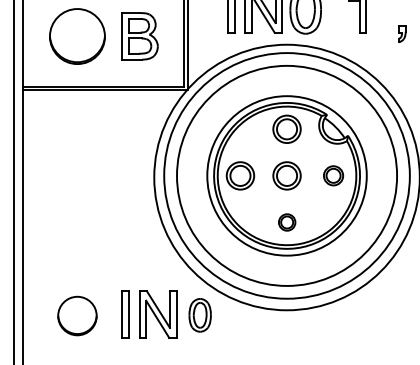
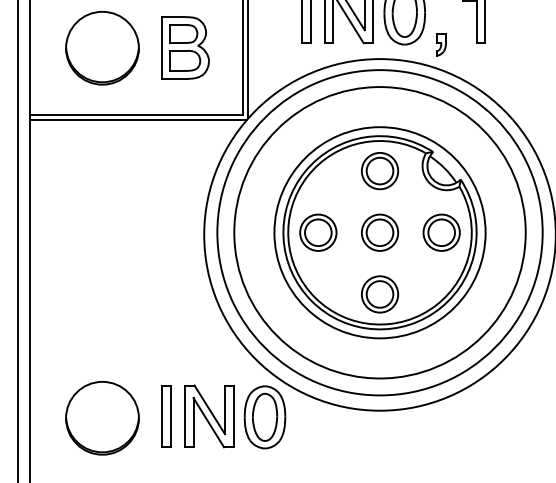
part: (402, 33) -> (441, 44), moved
part: (333, 175) -> (441, 232), size x1.43
part: (287, 222) -> (380, 294), size x1.67
part: (199, 315) -> (264, 417), size x1.43
part: (77, 316) -> (102, 418), size x1.43

